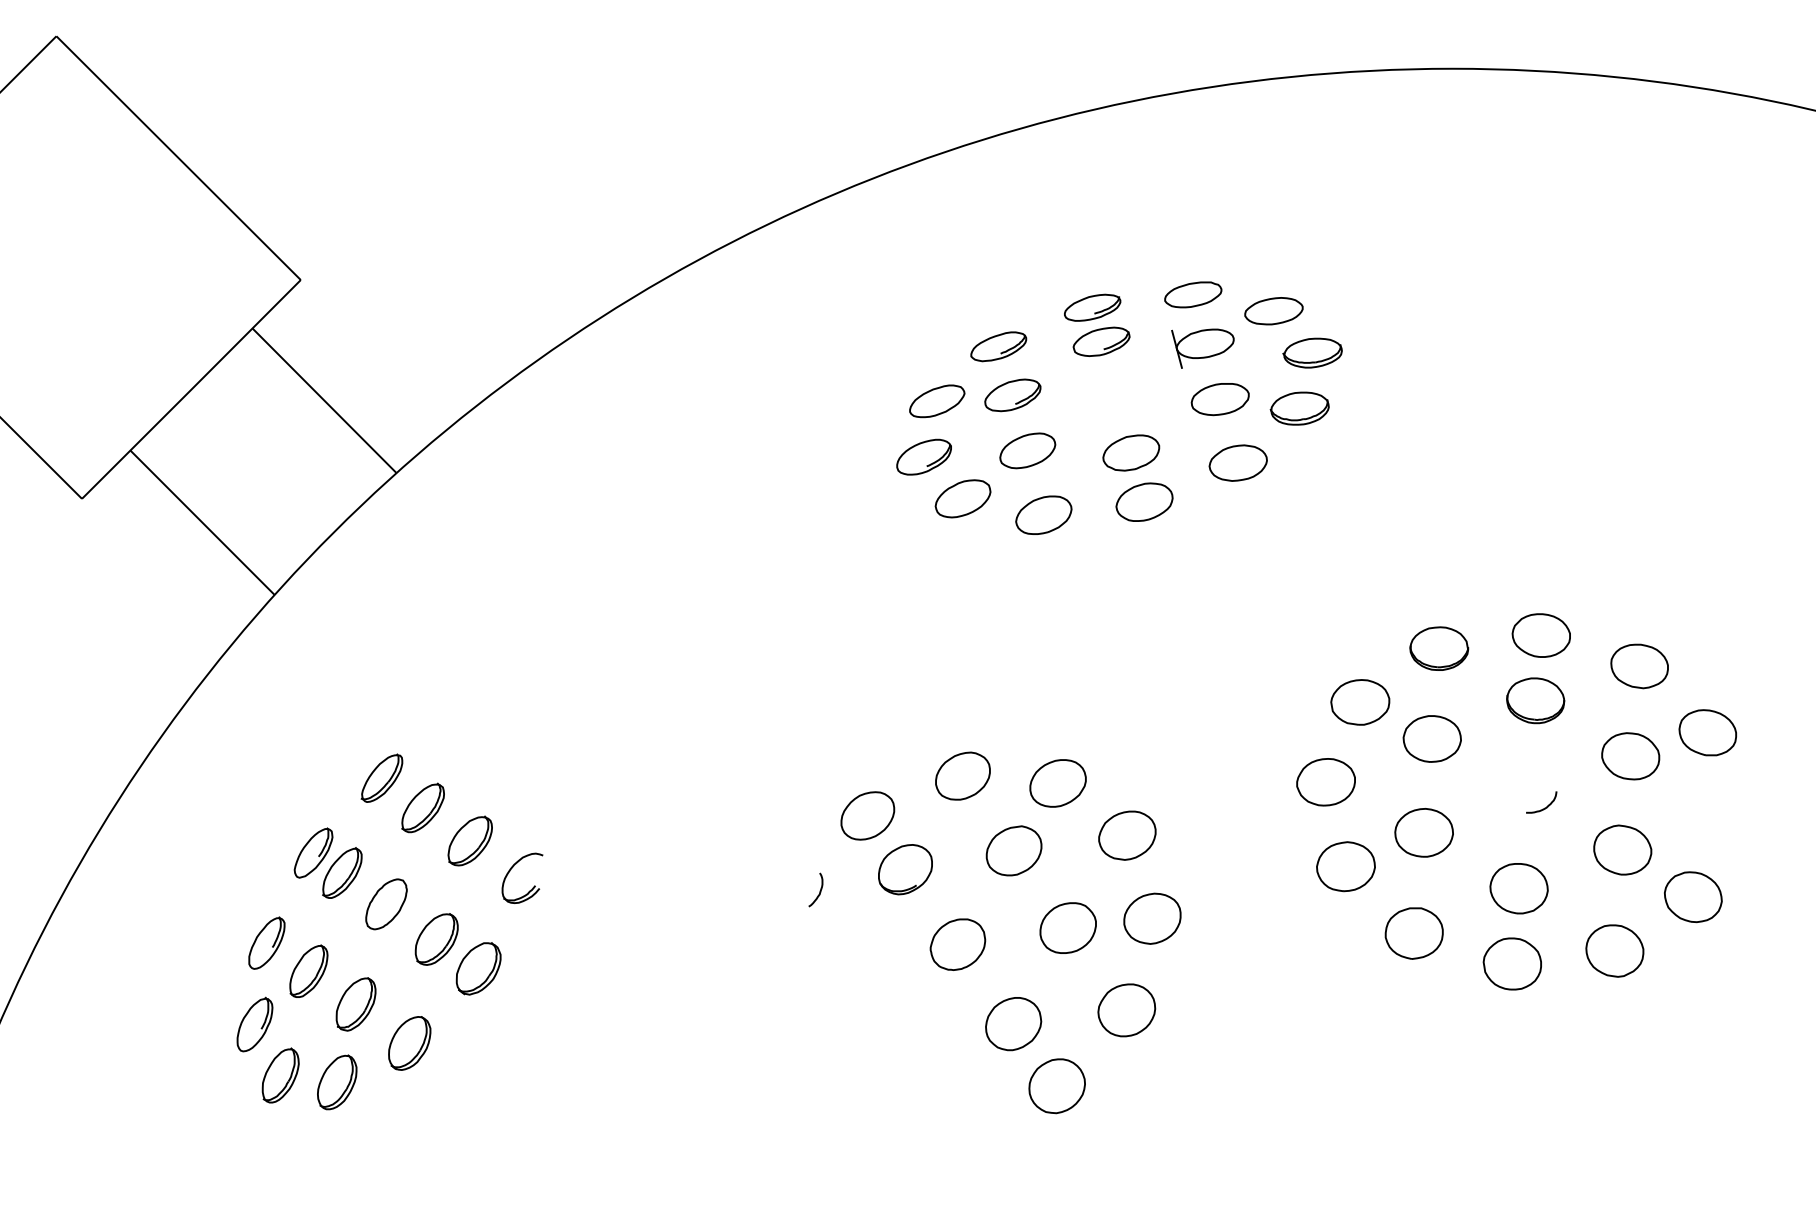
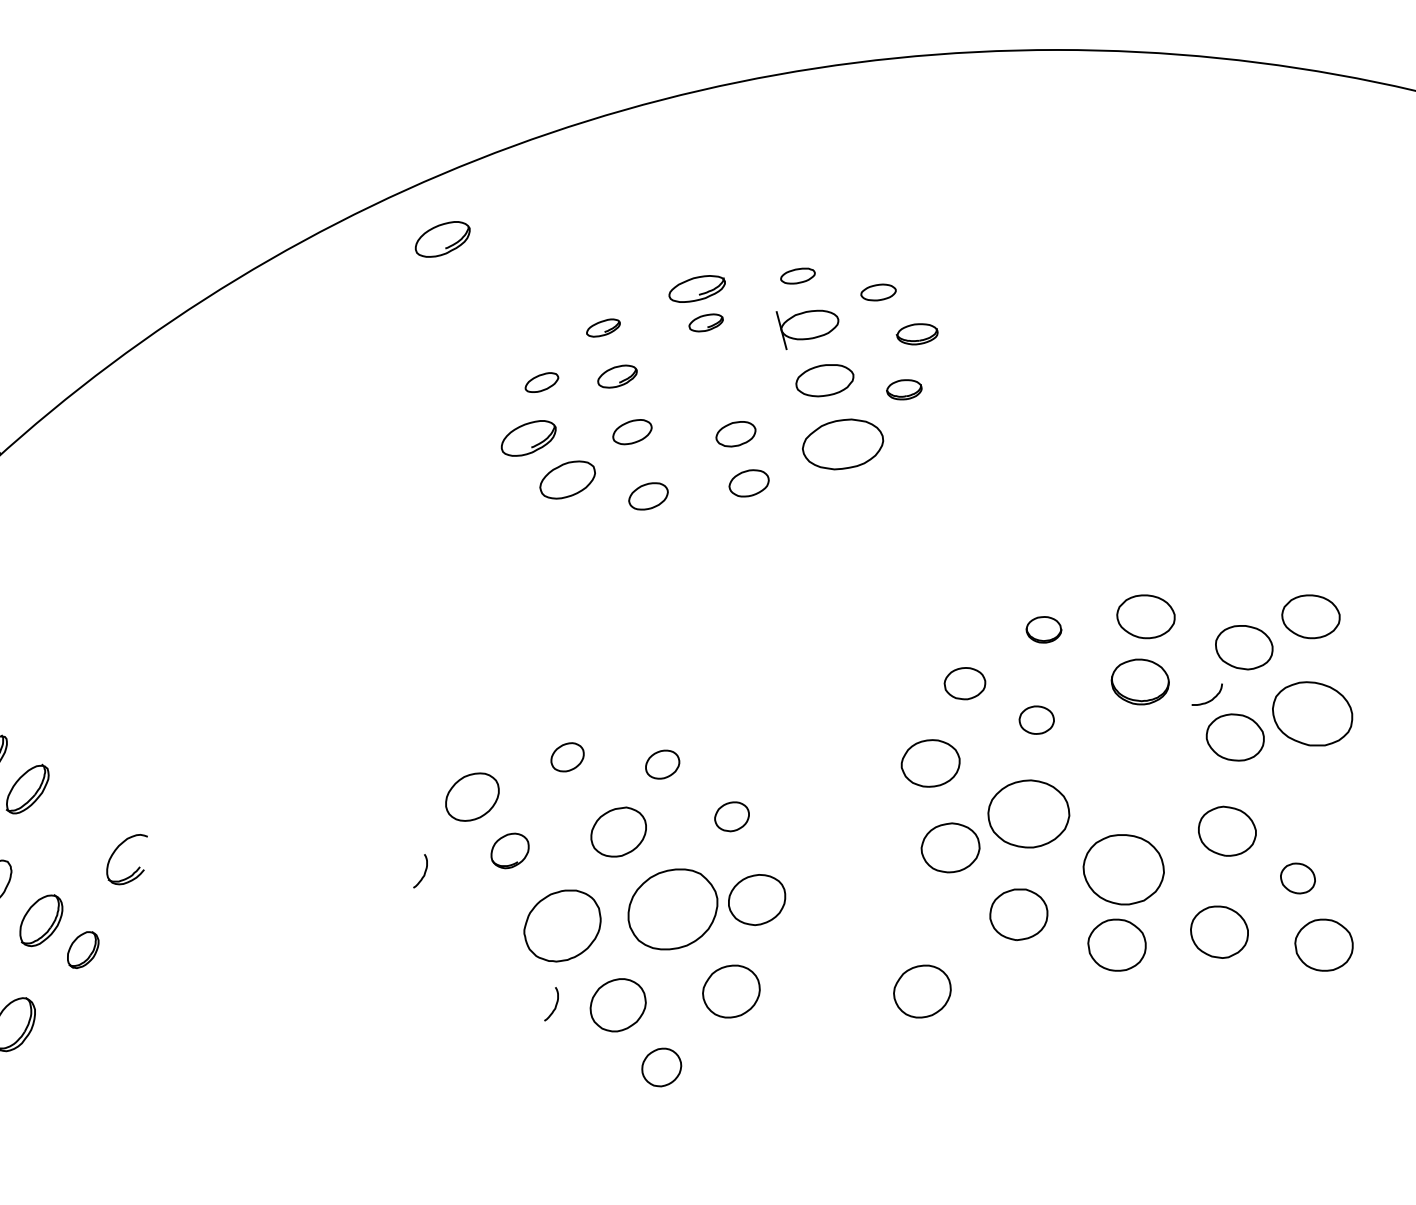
part: (837, 257) -> (442, 238), added
part: (1193, 294) -> (798, 275), size x0.6
part: (1273, 311) -> (878, 292), size x0.6
part: (1101, 341) -> (706, 322), size x0.6
part: (998, 346) -> (603, 327), size x0.6
part: (1312, 352) -> (917, 333), size x0.7
part: (1012, 395) -> (617, 376), size x0.7
part: (937, 401) -> (542, 382), size x0.6
part: (1299, 408) -> (904, 389), size x0.6
part: (1027, 450) -> (632, 431), size x0.7
part: (1131, 452) -> (736, 433), size x0.7
part: (1237, 462) -> (842, 443), size x1.4
part: (1144, 501) -> (749, 482), size x0.7
part: (1043, 514) -> (648, 495), size x0.7
part: (1705, 635) -> (1310, 616), added
part: (1439, 648) -> (1044, 629), size x0.6
part: (1360, 702) -> (965, 683), size x0.7
part: (1707, 732) -> (1312, 713), size x1.4
part: (1431, 738) -> (1036, 719), size x0.6
part: (962, 775) -> (567, 756), size x0.6
part: (1057, 783) -> (662, 764), size x0.6
curve: (1544, 807) -> (1210, 699), moved
part: (1423, 832) -> (1028, 813), size x1.4
part: (1127, 835) -> (732, 816), size x0.6
part: (469, 840) -> (74, 821), removed
part: (905, 869) -> (510, 850), size x0.7
part: (1518, 888) -> (1123, 869), size x1.4
part: (1693, 897) -> (1298, 878), size x0.6
part: (1067, 927) -> (672, 908), size x1.6
part: (957, 944) -> (562, 925), size x1.4
part: (1718, 963) -> (1323, 944), added
part: (478, 968) -> (83, 949), size x0.7
part: (1317, 1010) -> (922, 991), added
curve: (950, 1023) -> (555, 1004), added
part: (1056, 1086) -> (661, 1067), size x0.7

